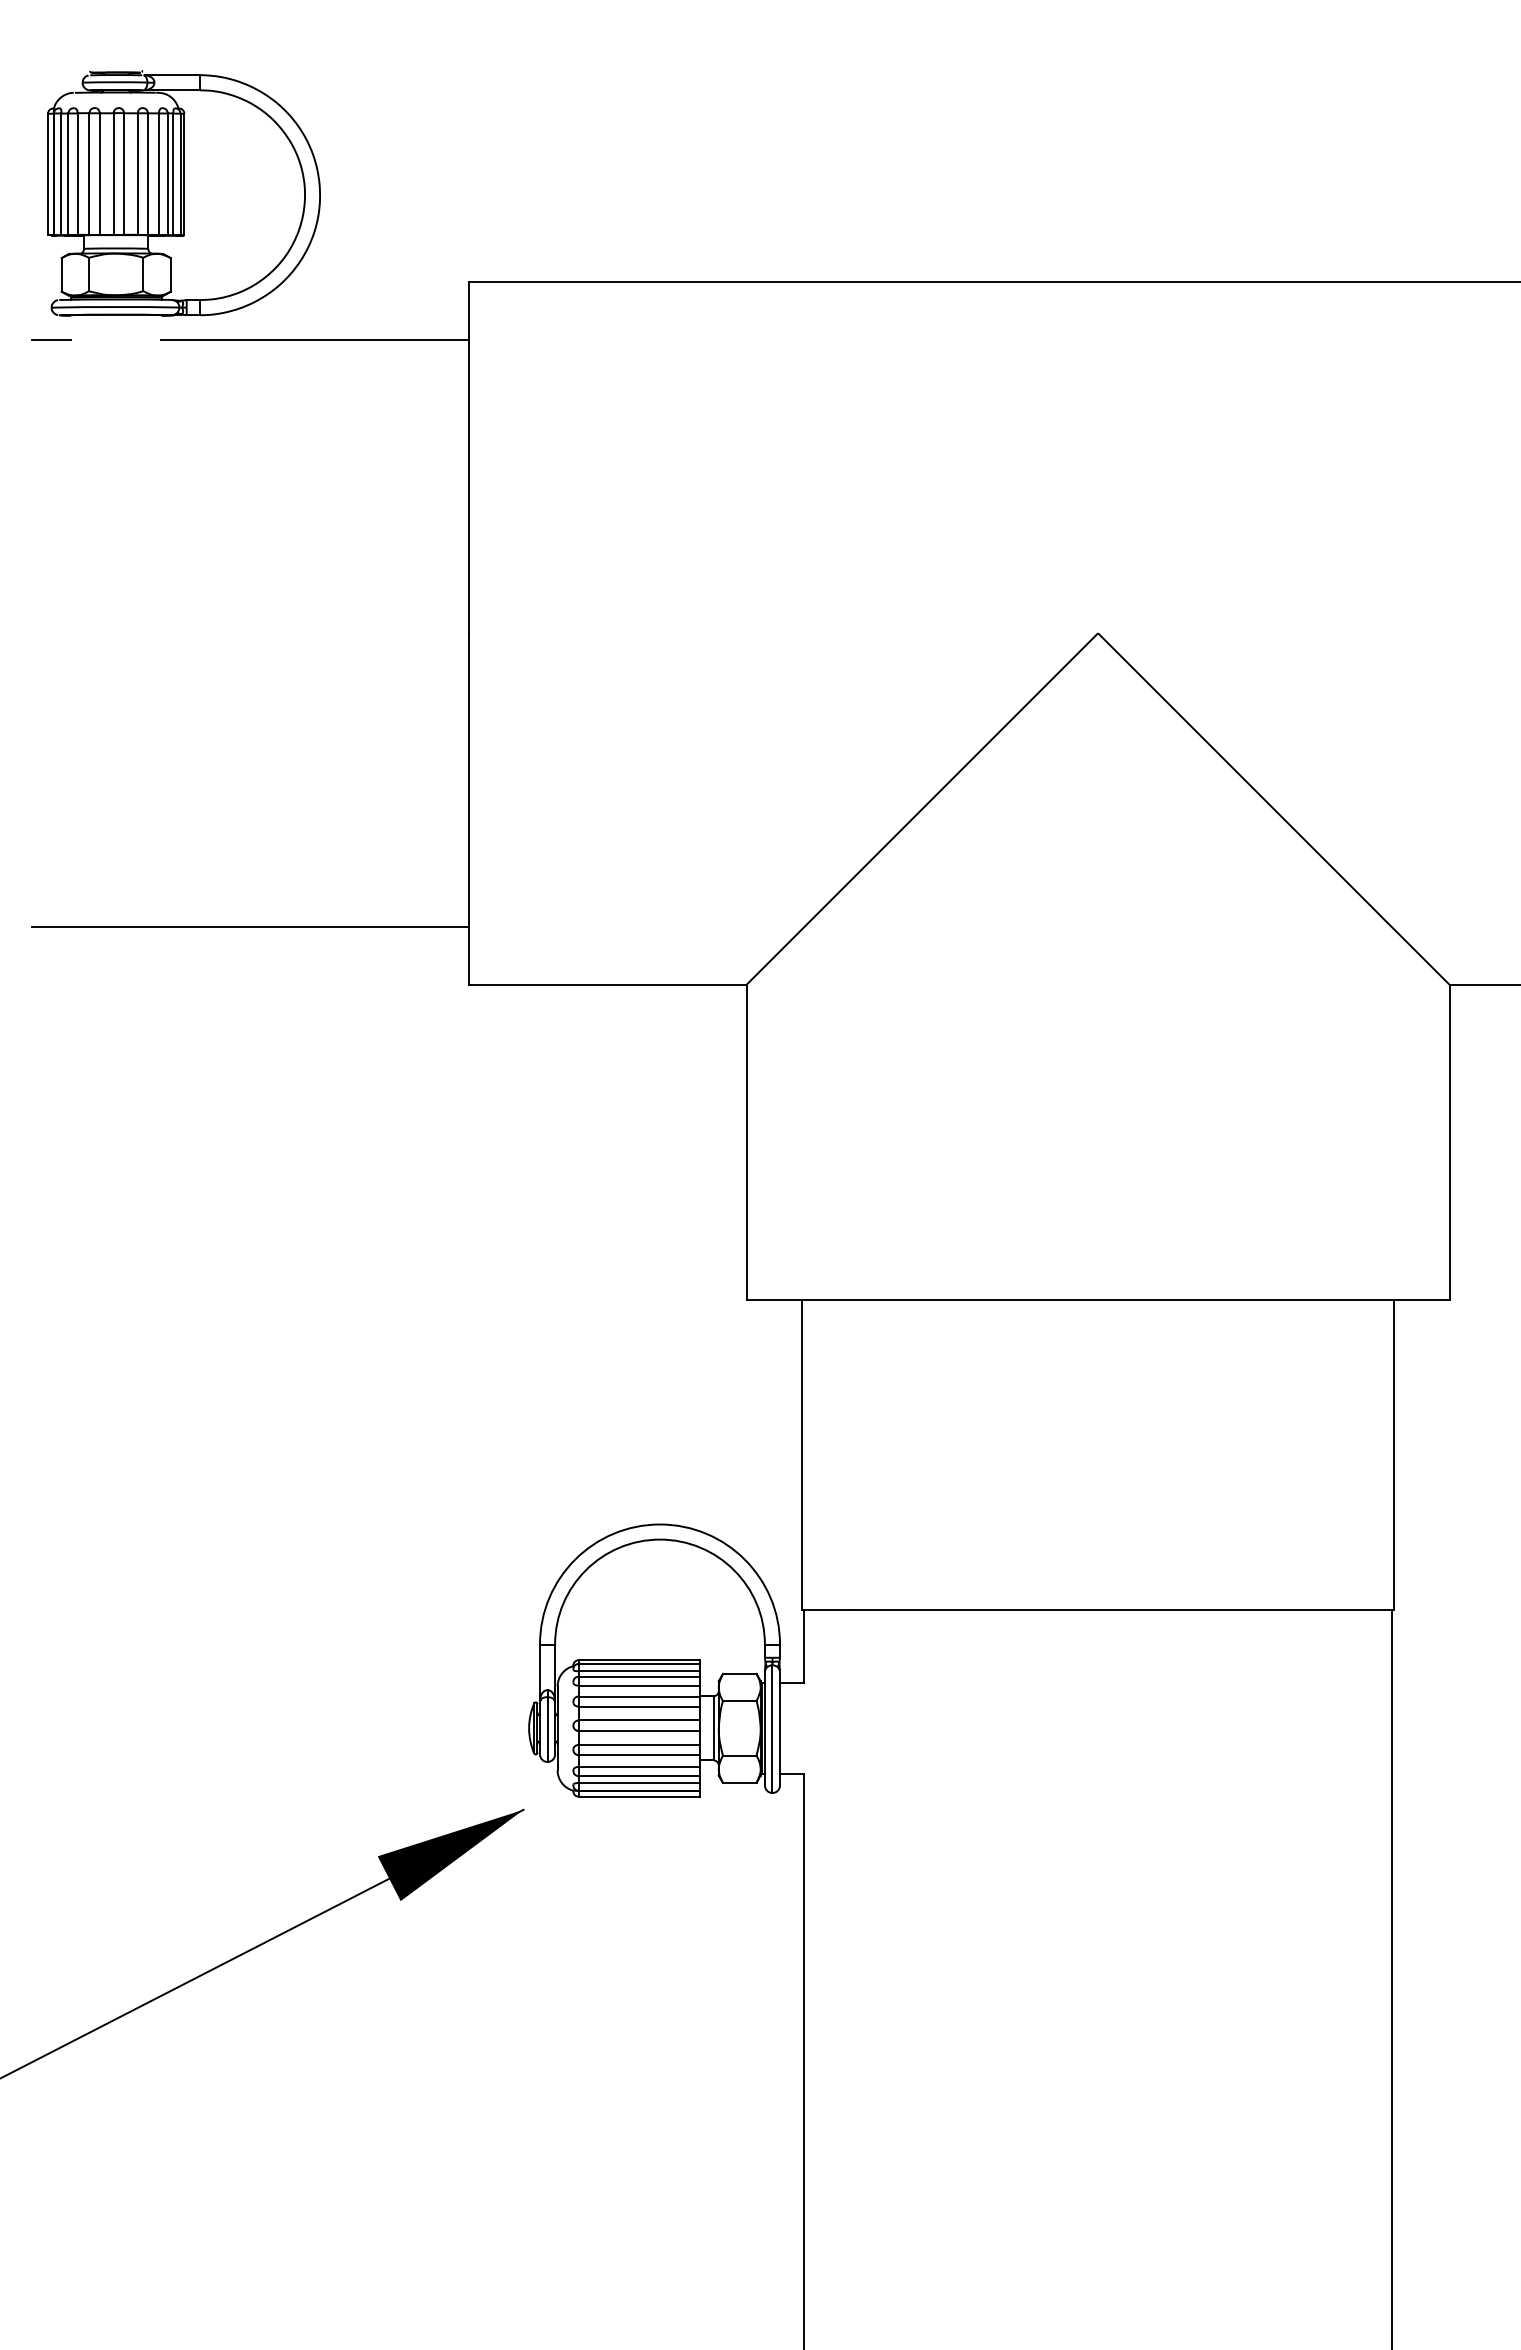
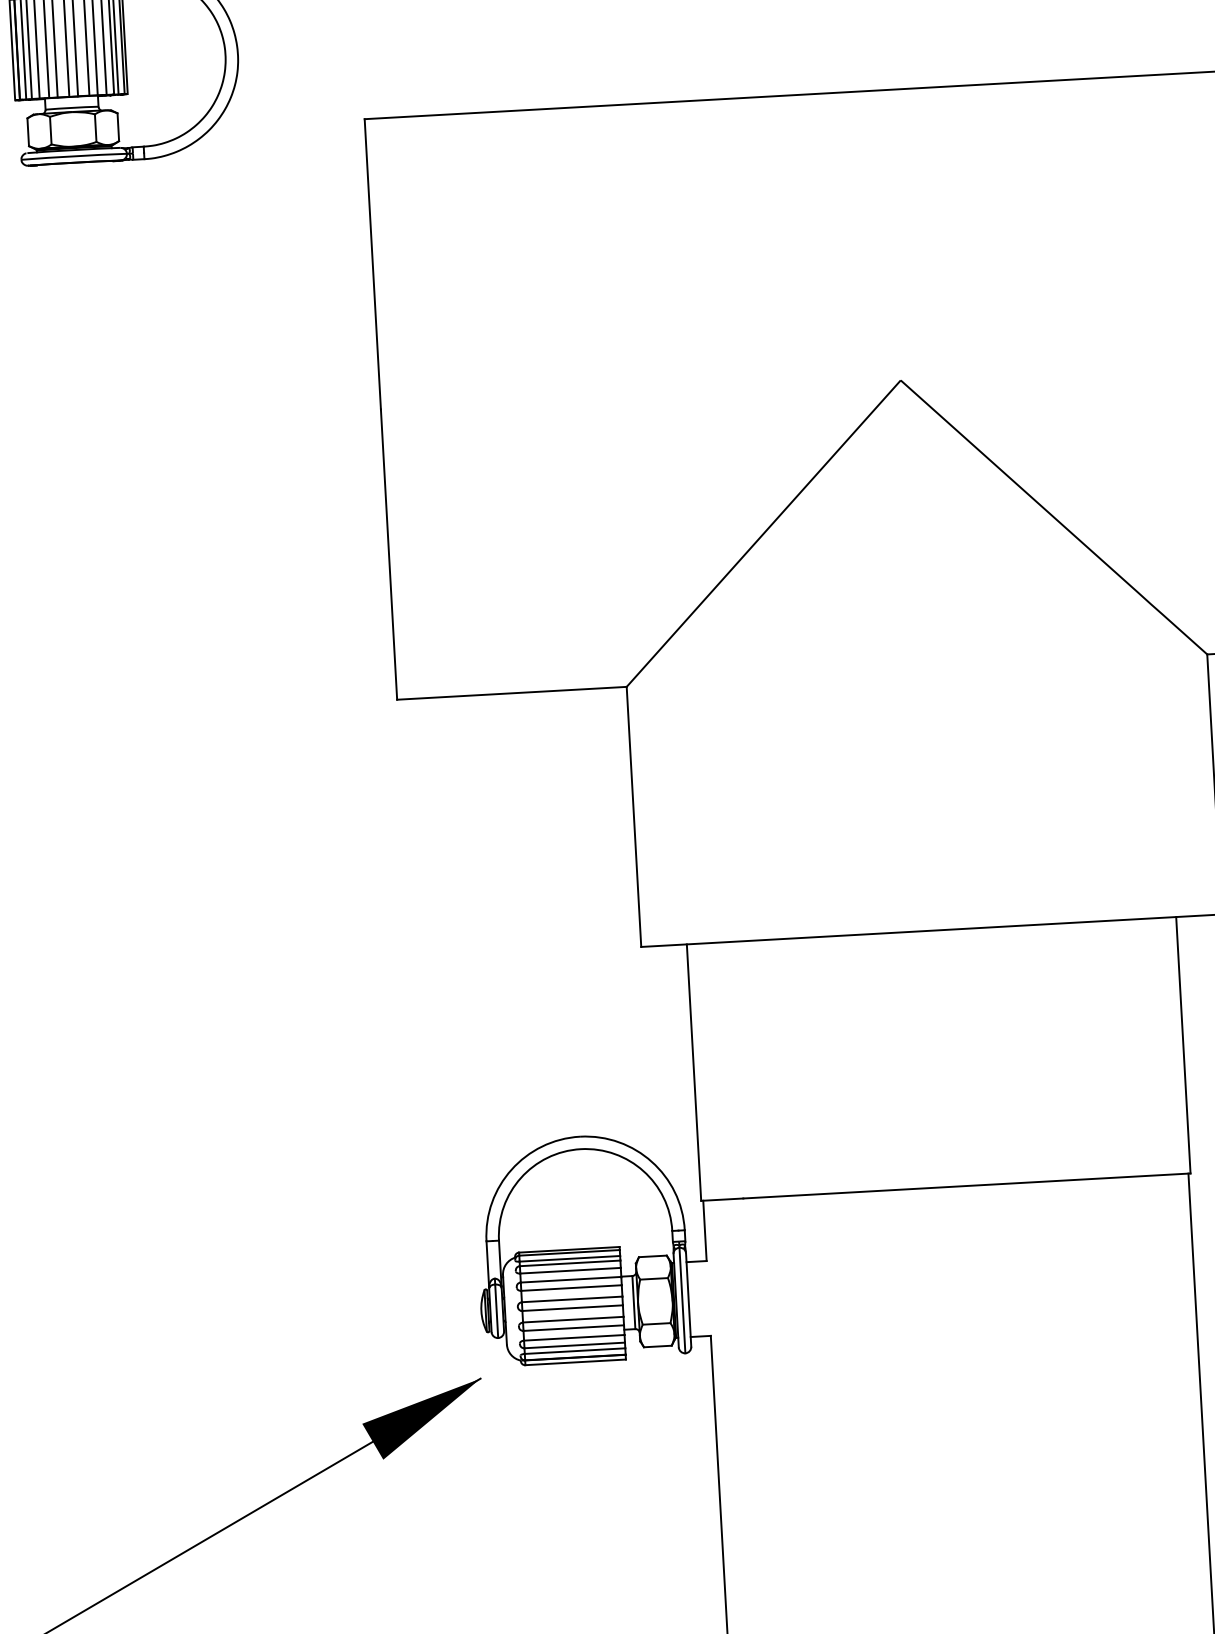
line: (51, 339) -> (22, 186), removed
line: (314, 339) -> (240, 173), removed
line: (250, 926) -> (214, 661), removed

